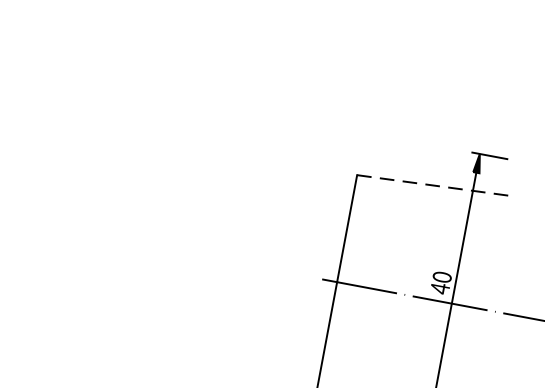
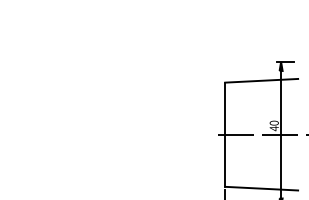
line: (432, 184) -> (261, 80), dashed -> solid

